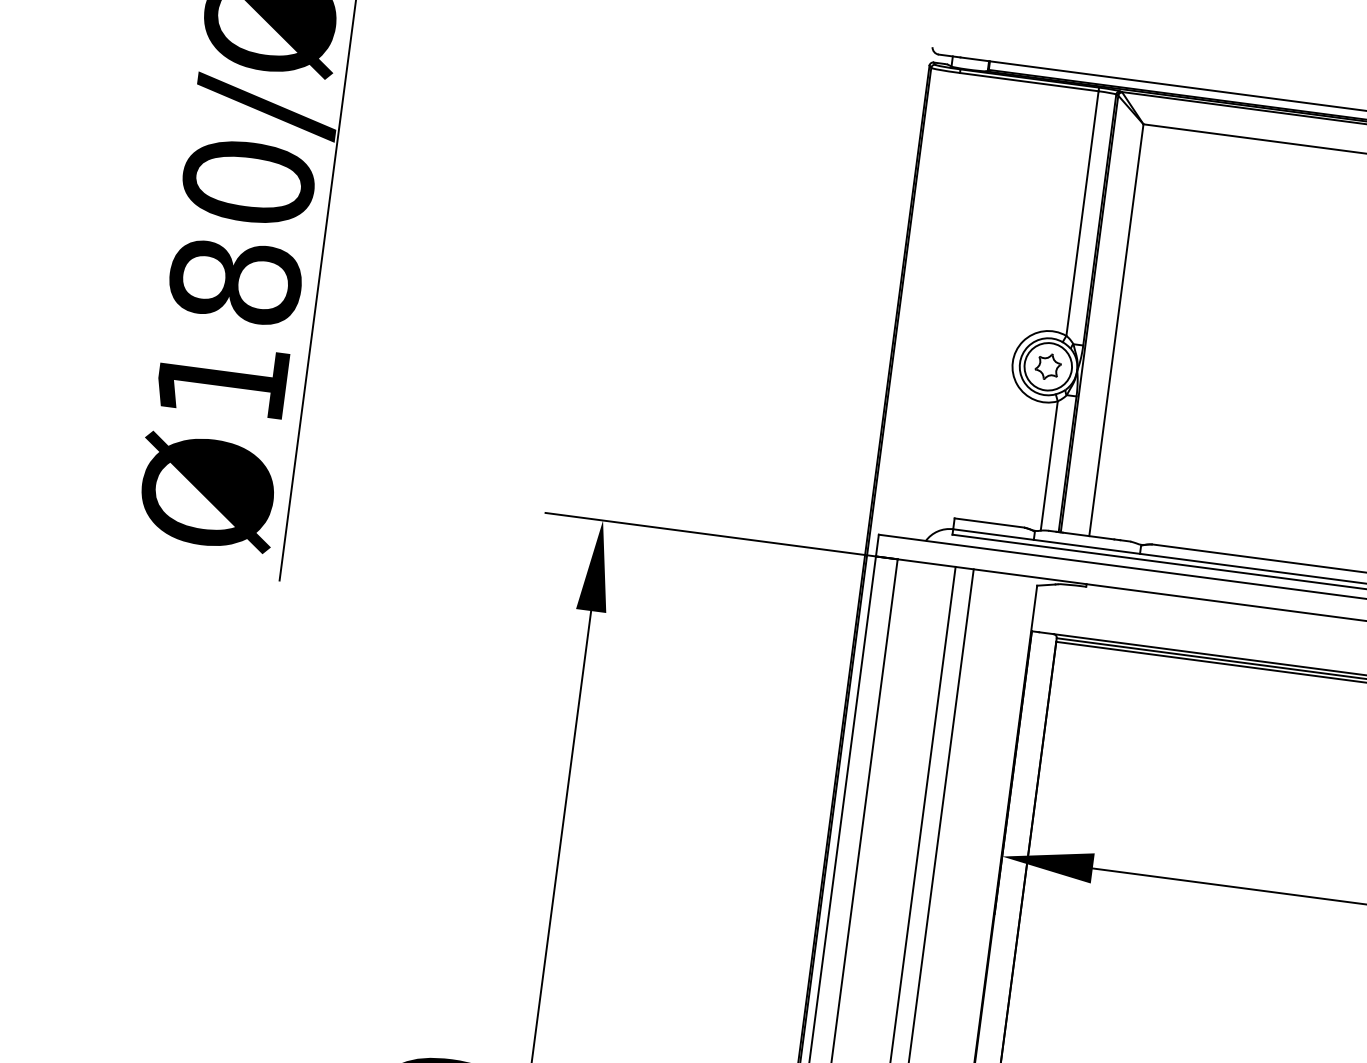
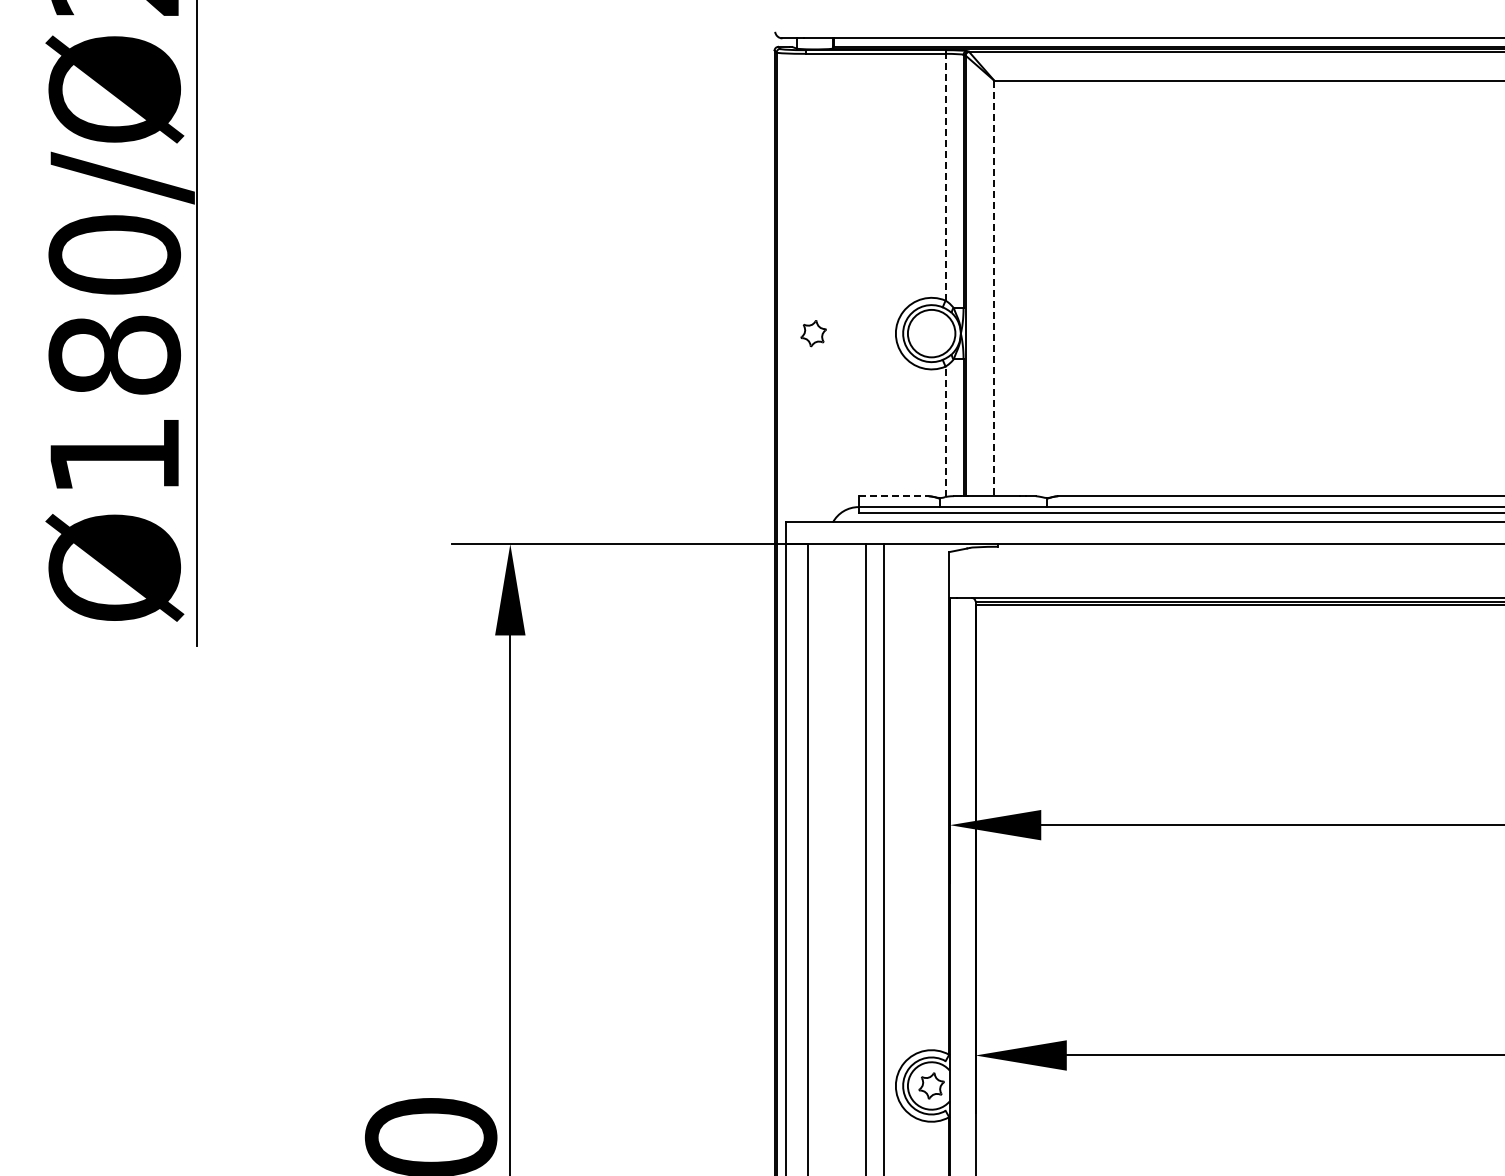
line: (1082, 212) -> (945, 176), solid -> dashed
line: (1116, 330) -> (994, 288), solid -> dashed
part: (1048, 366) -> (813, 333), moved
line: (1049, 465) -> (945, 431), solid -> dashed
line: (990, 523) -> (894, 496), solid -> dashed

